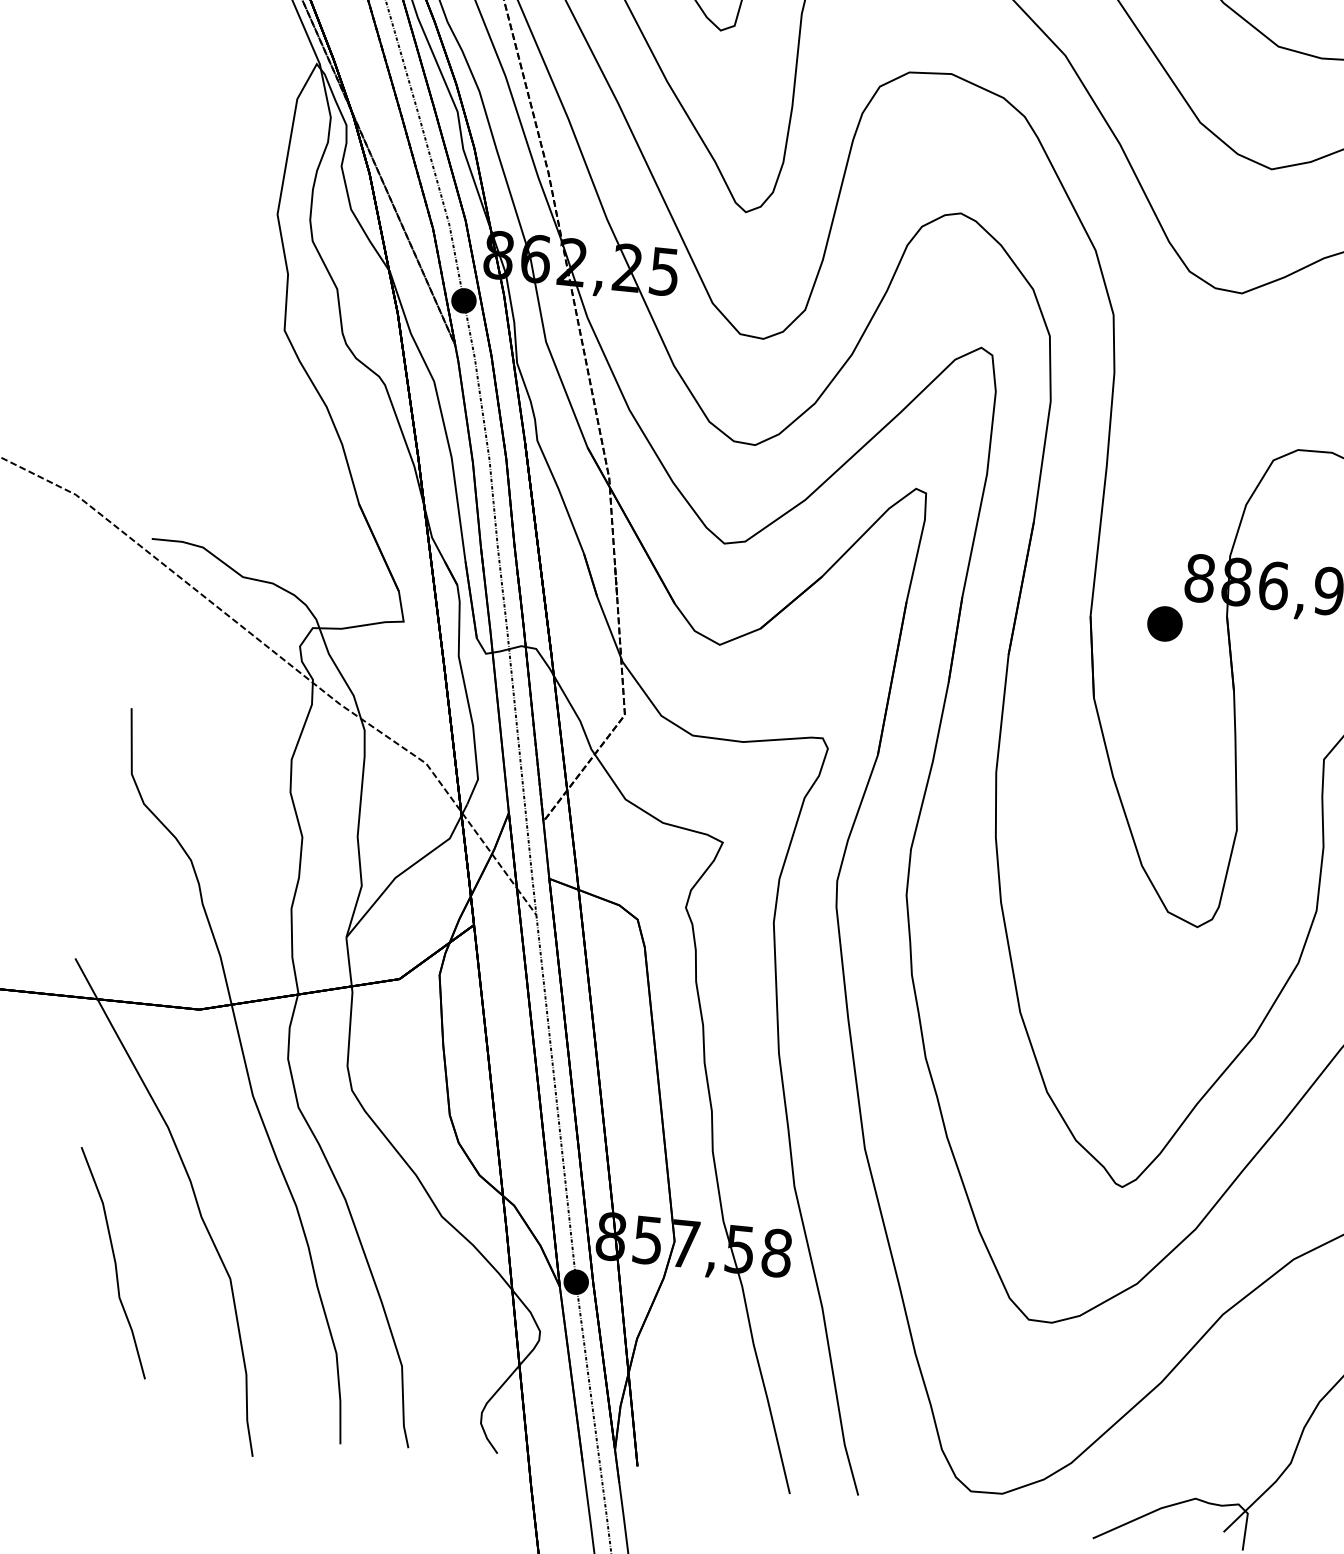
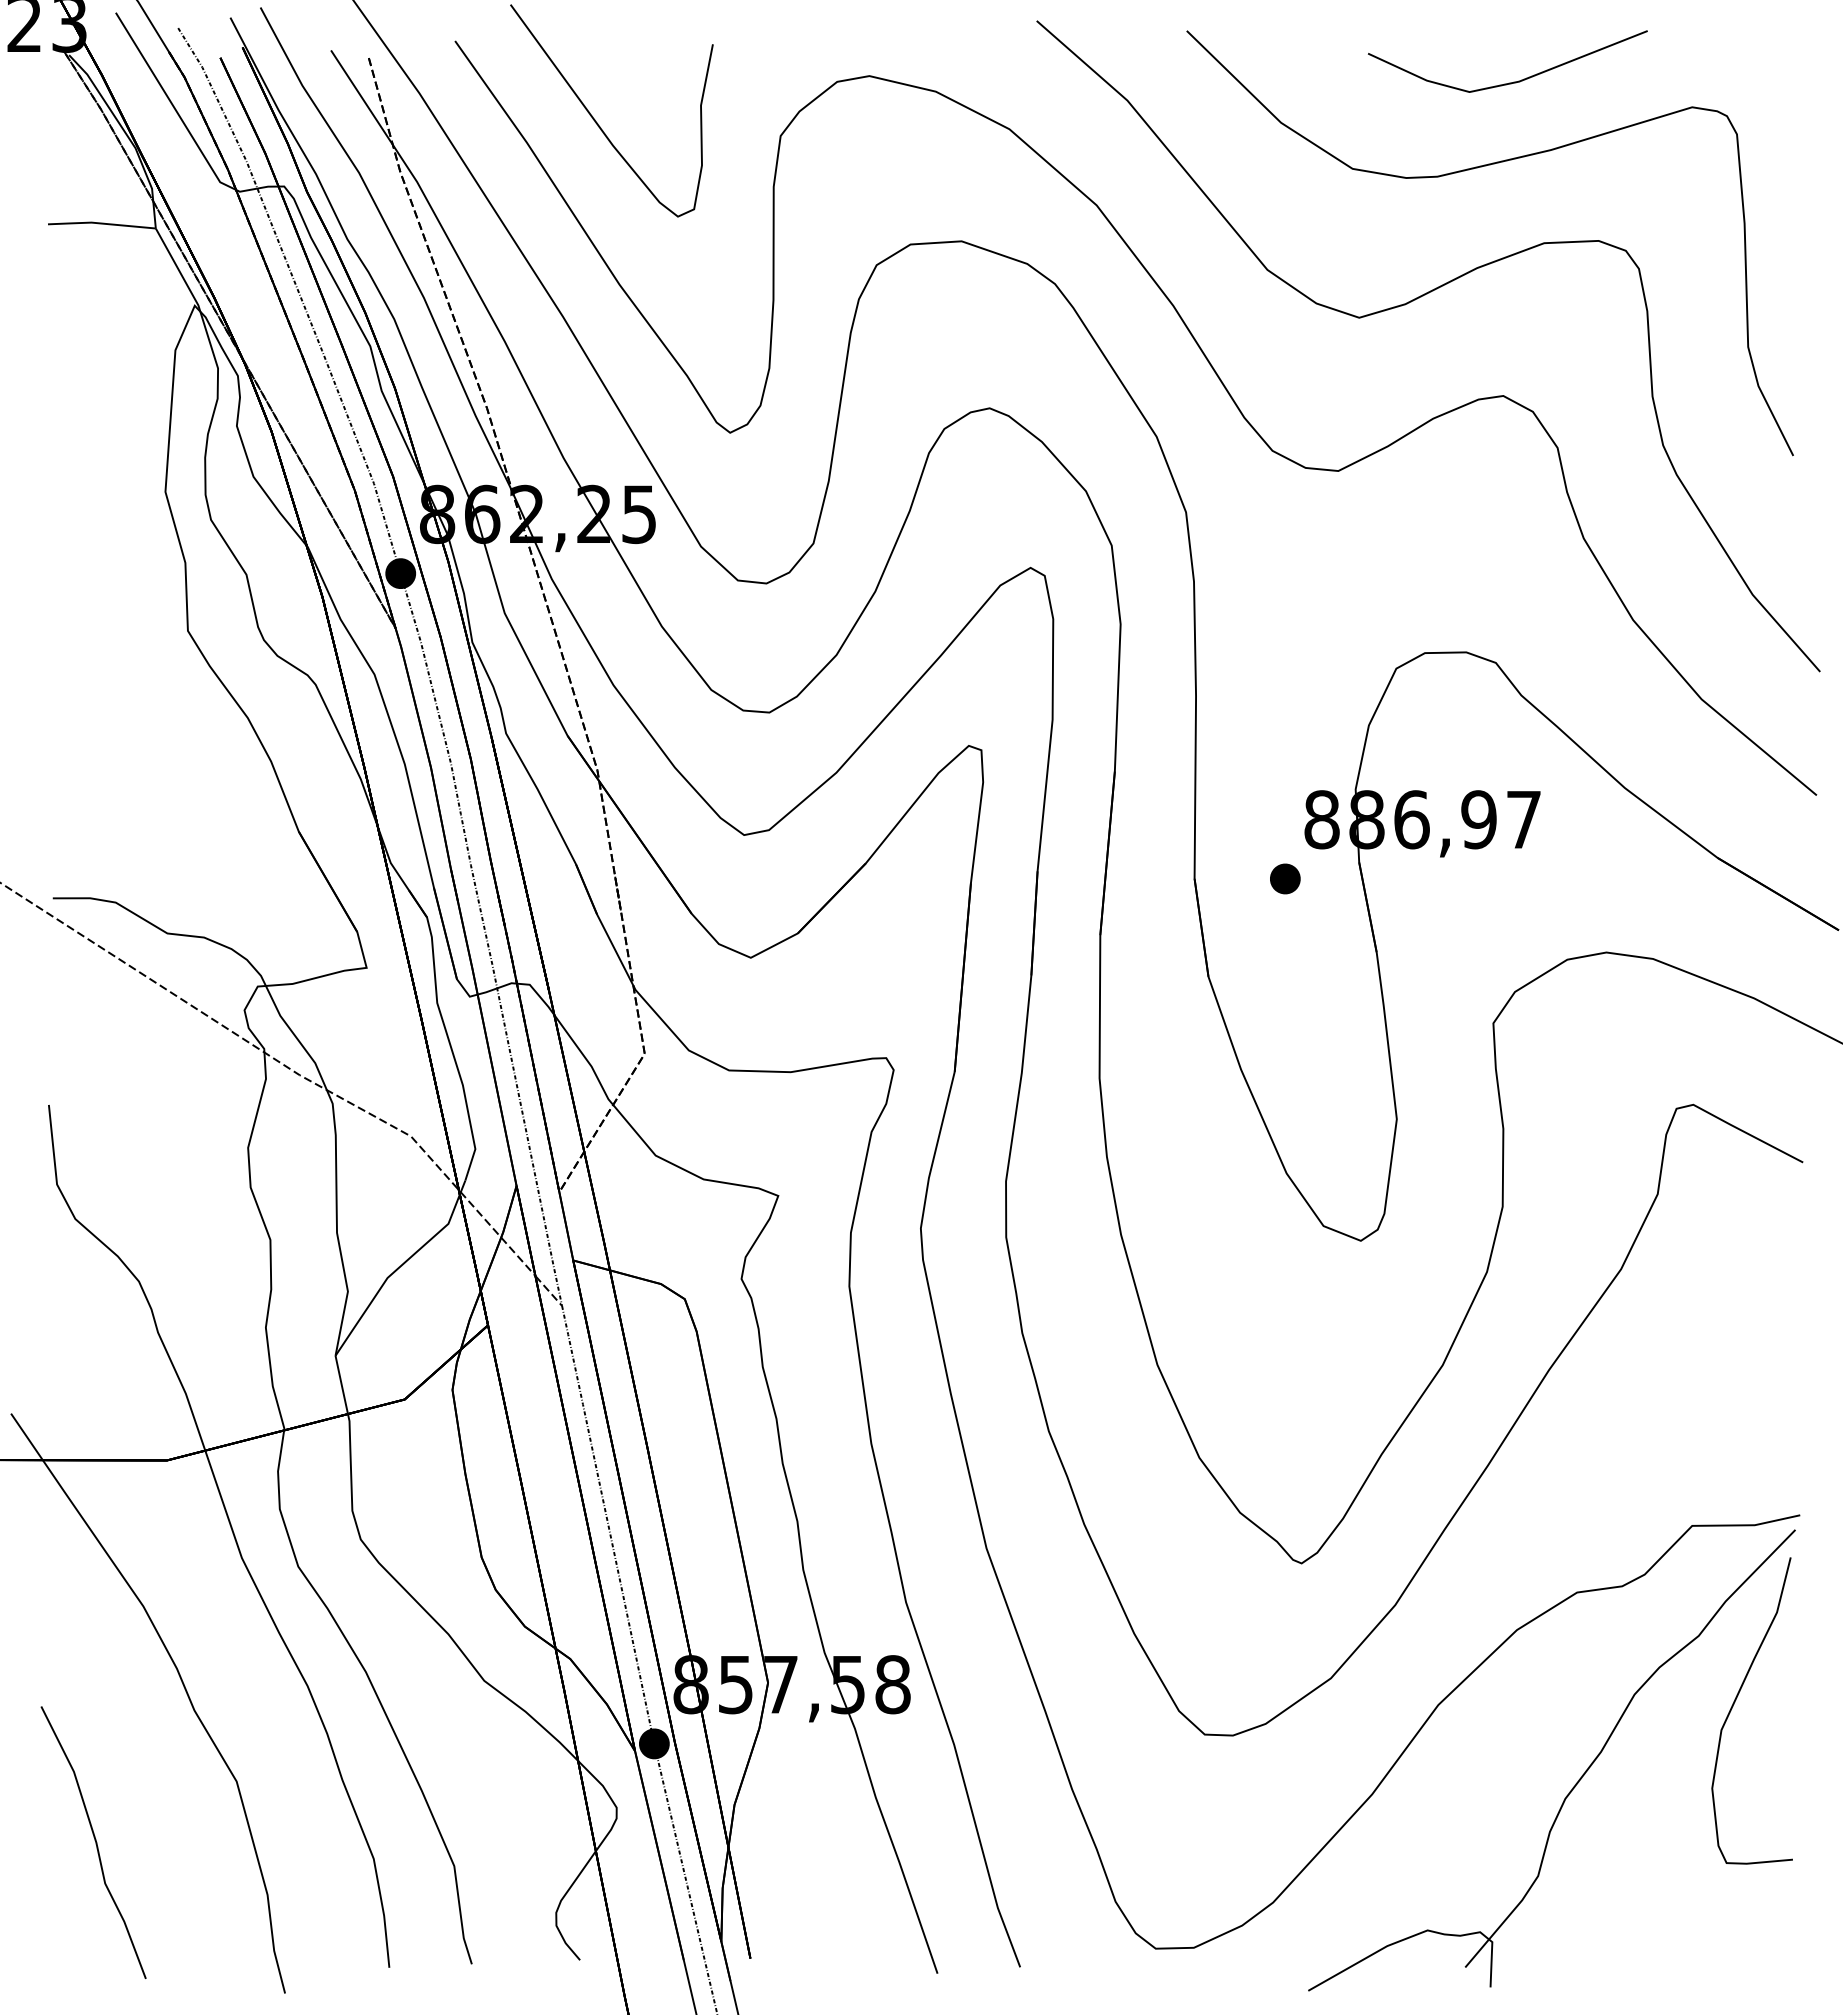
part: (1165, 623) -> (1285, 878), size x0.71
curve: (114, 1263) -> (95, 1842), moved

